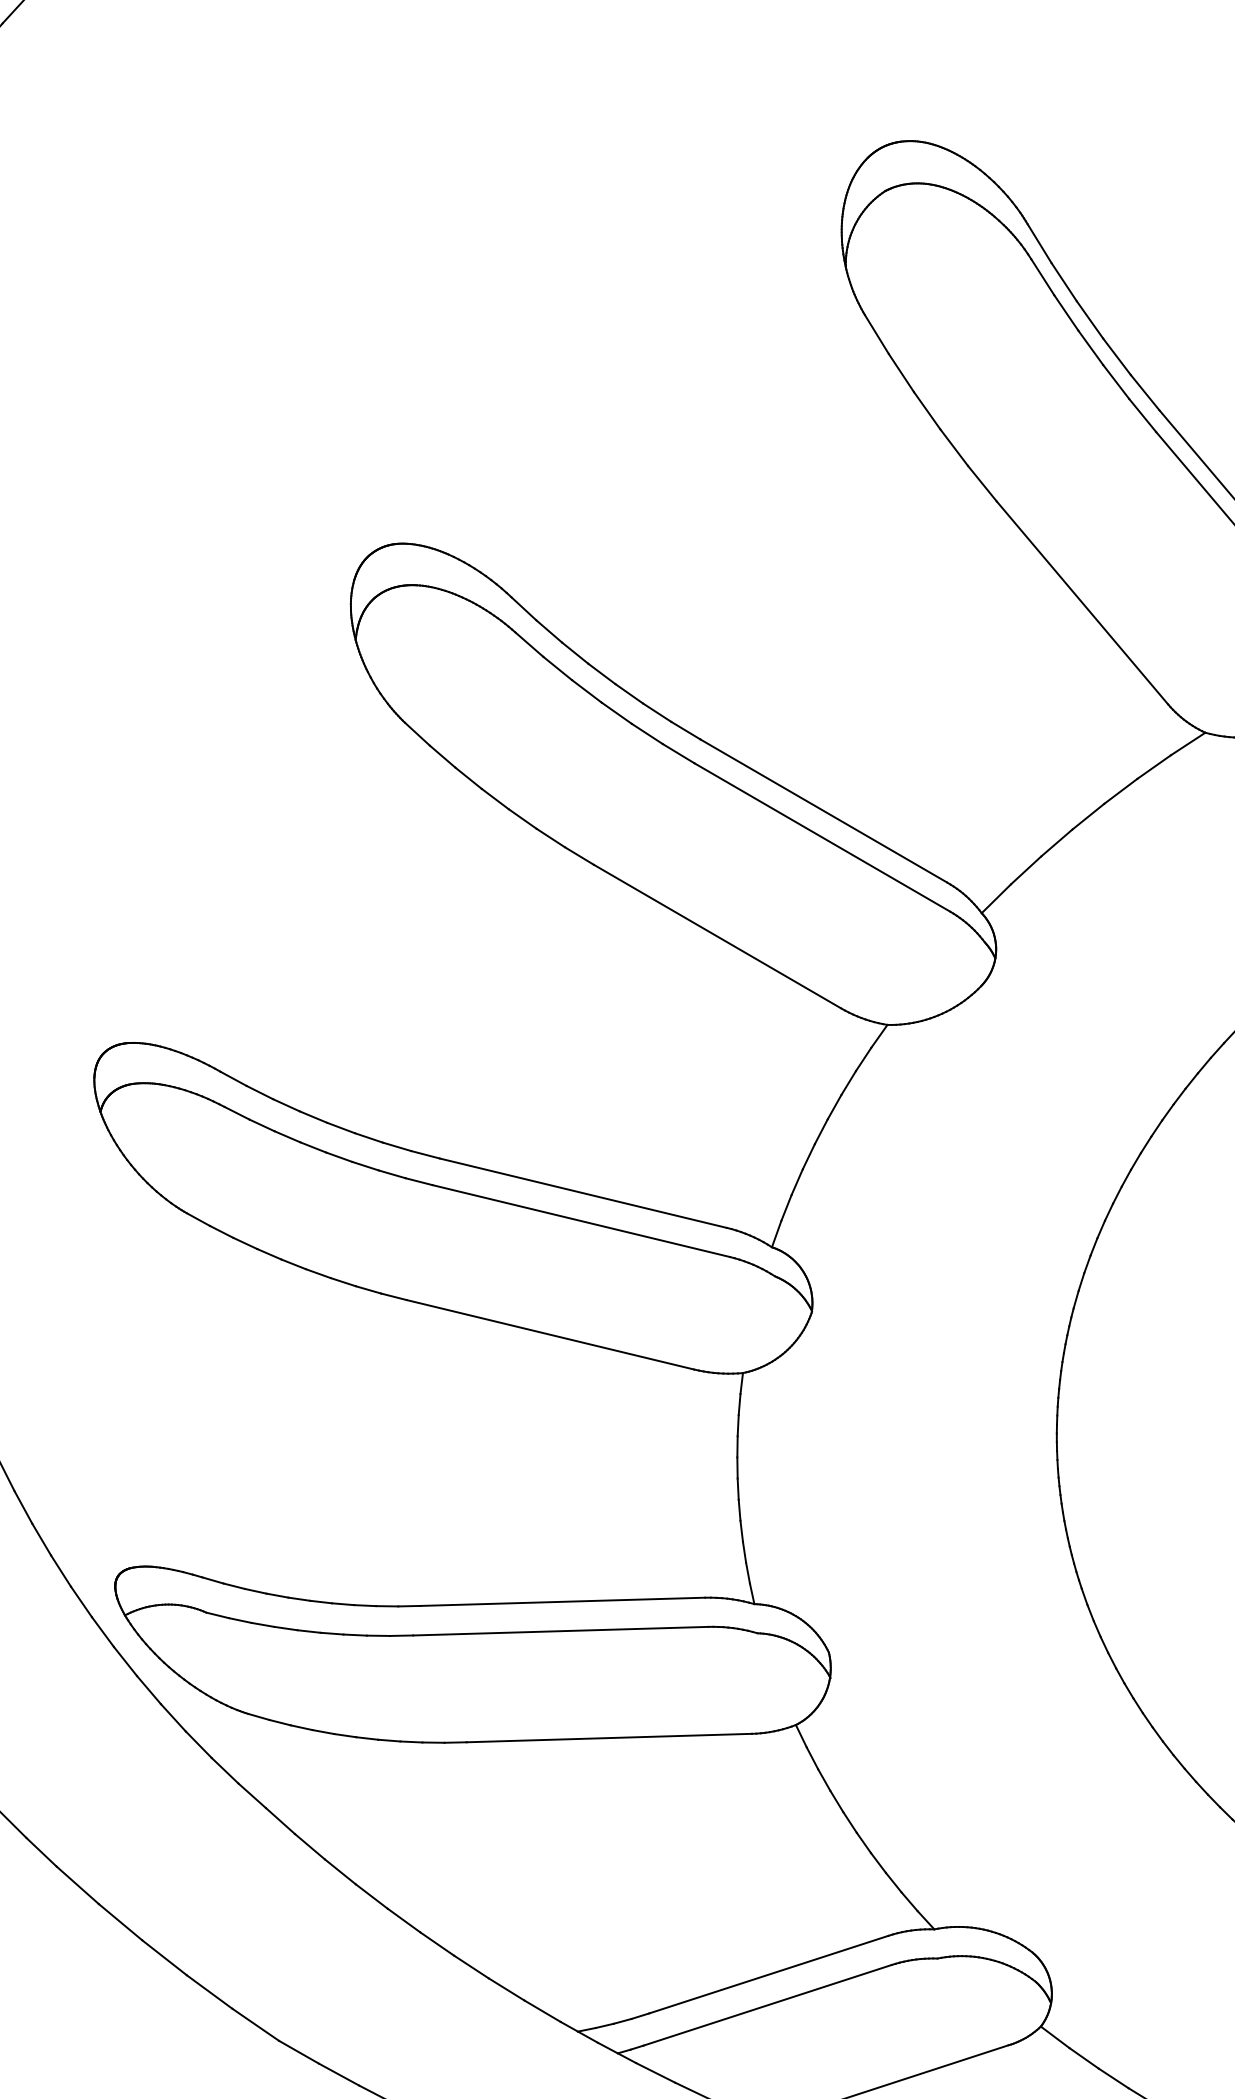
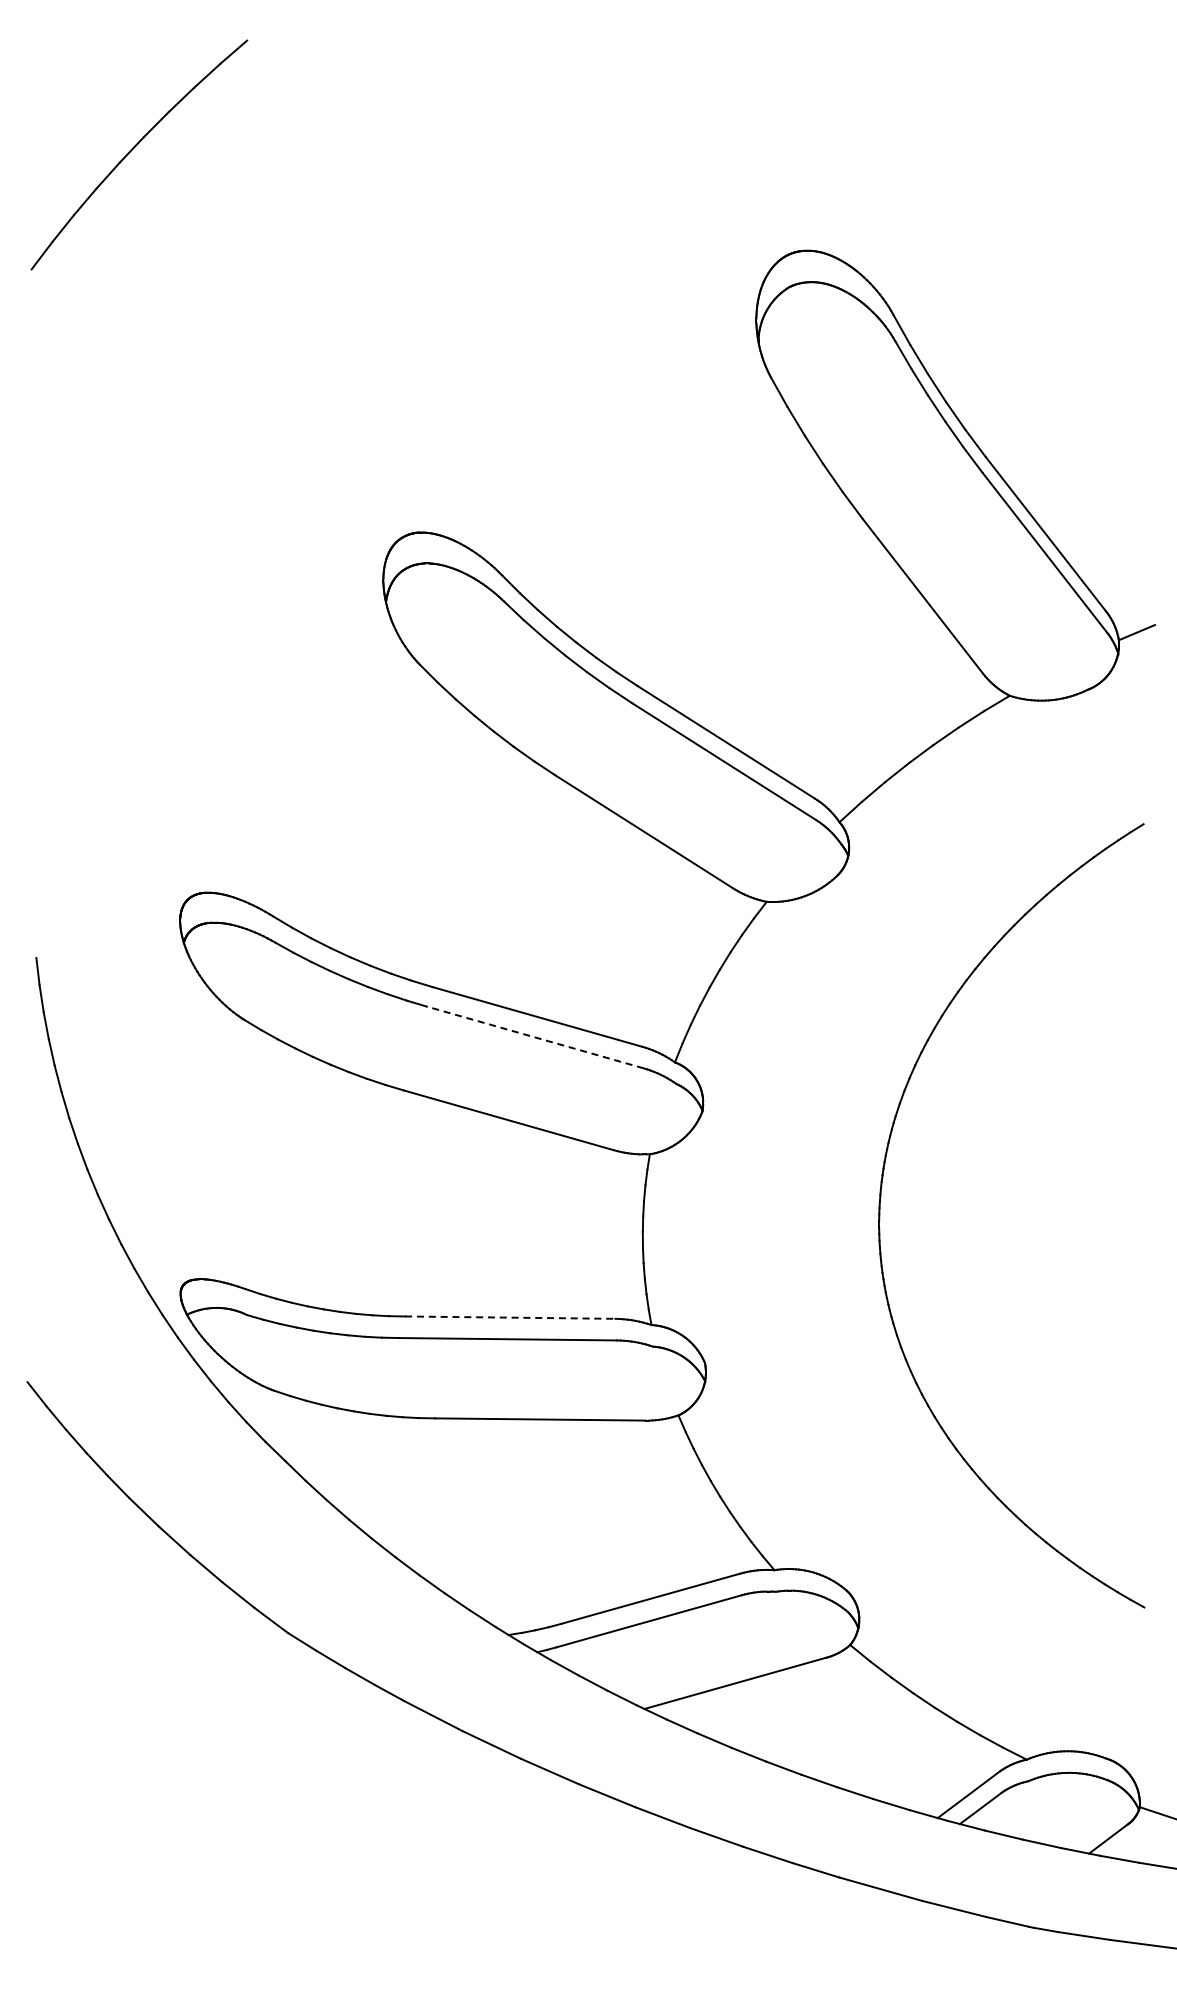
line: (581, 1221) -> (535, 1037), solid -> dashed
line: (563, 1601) -> (510, 1317), solid -> dashed

